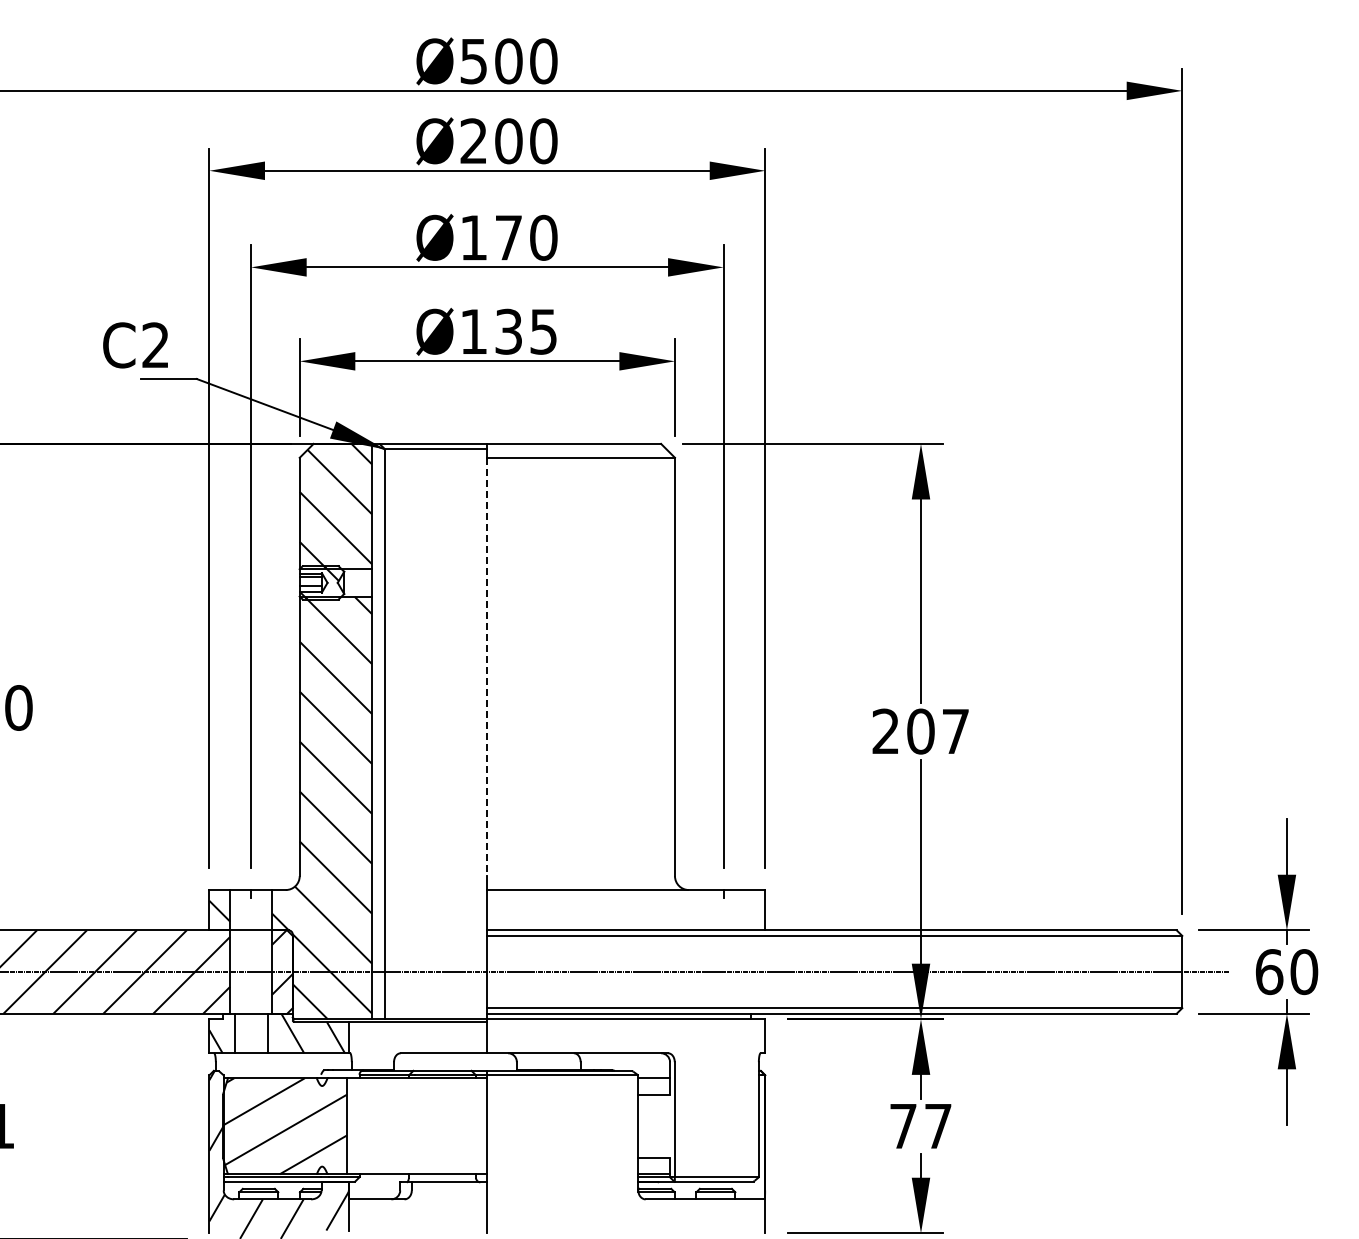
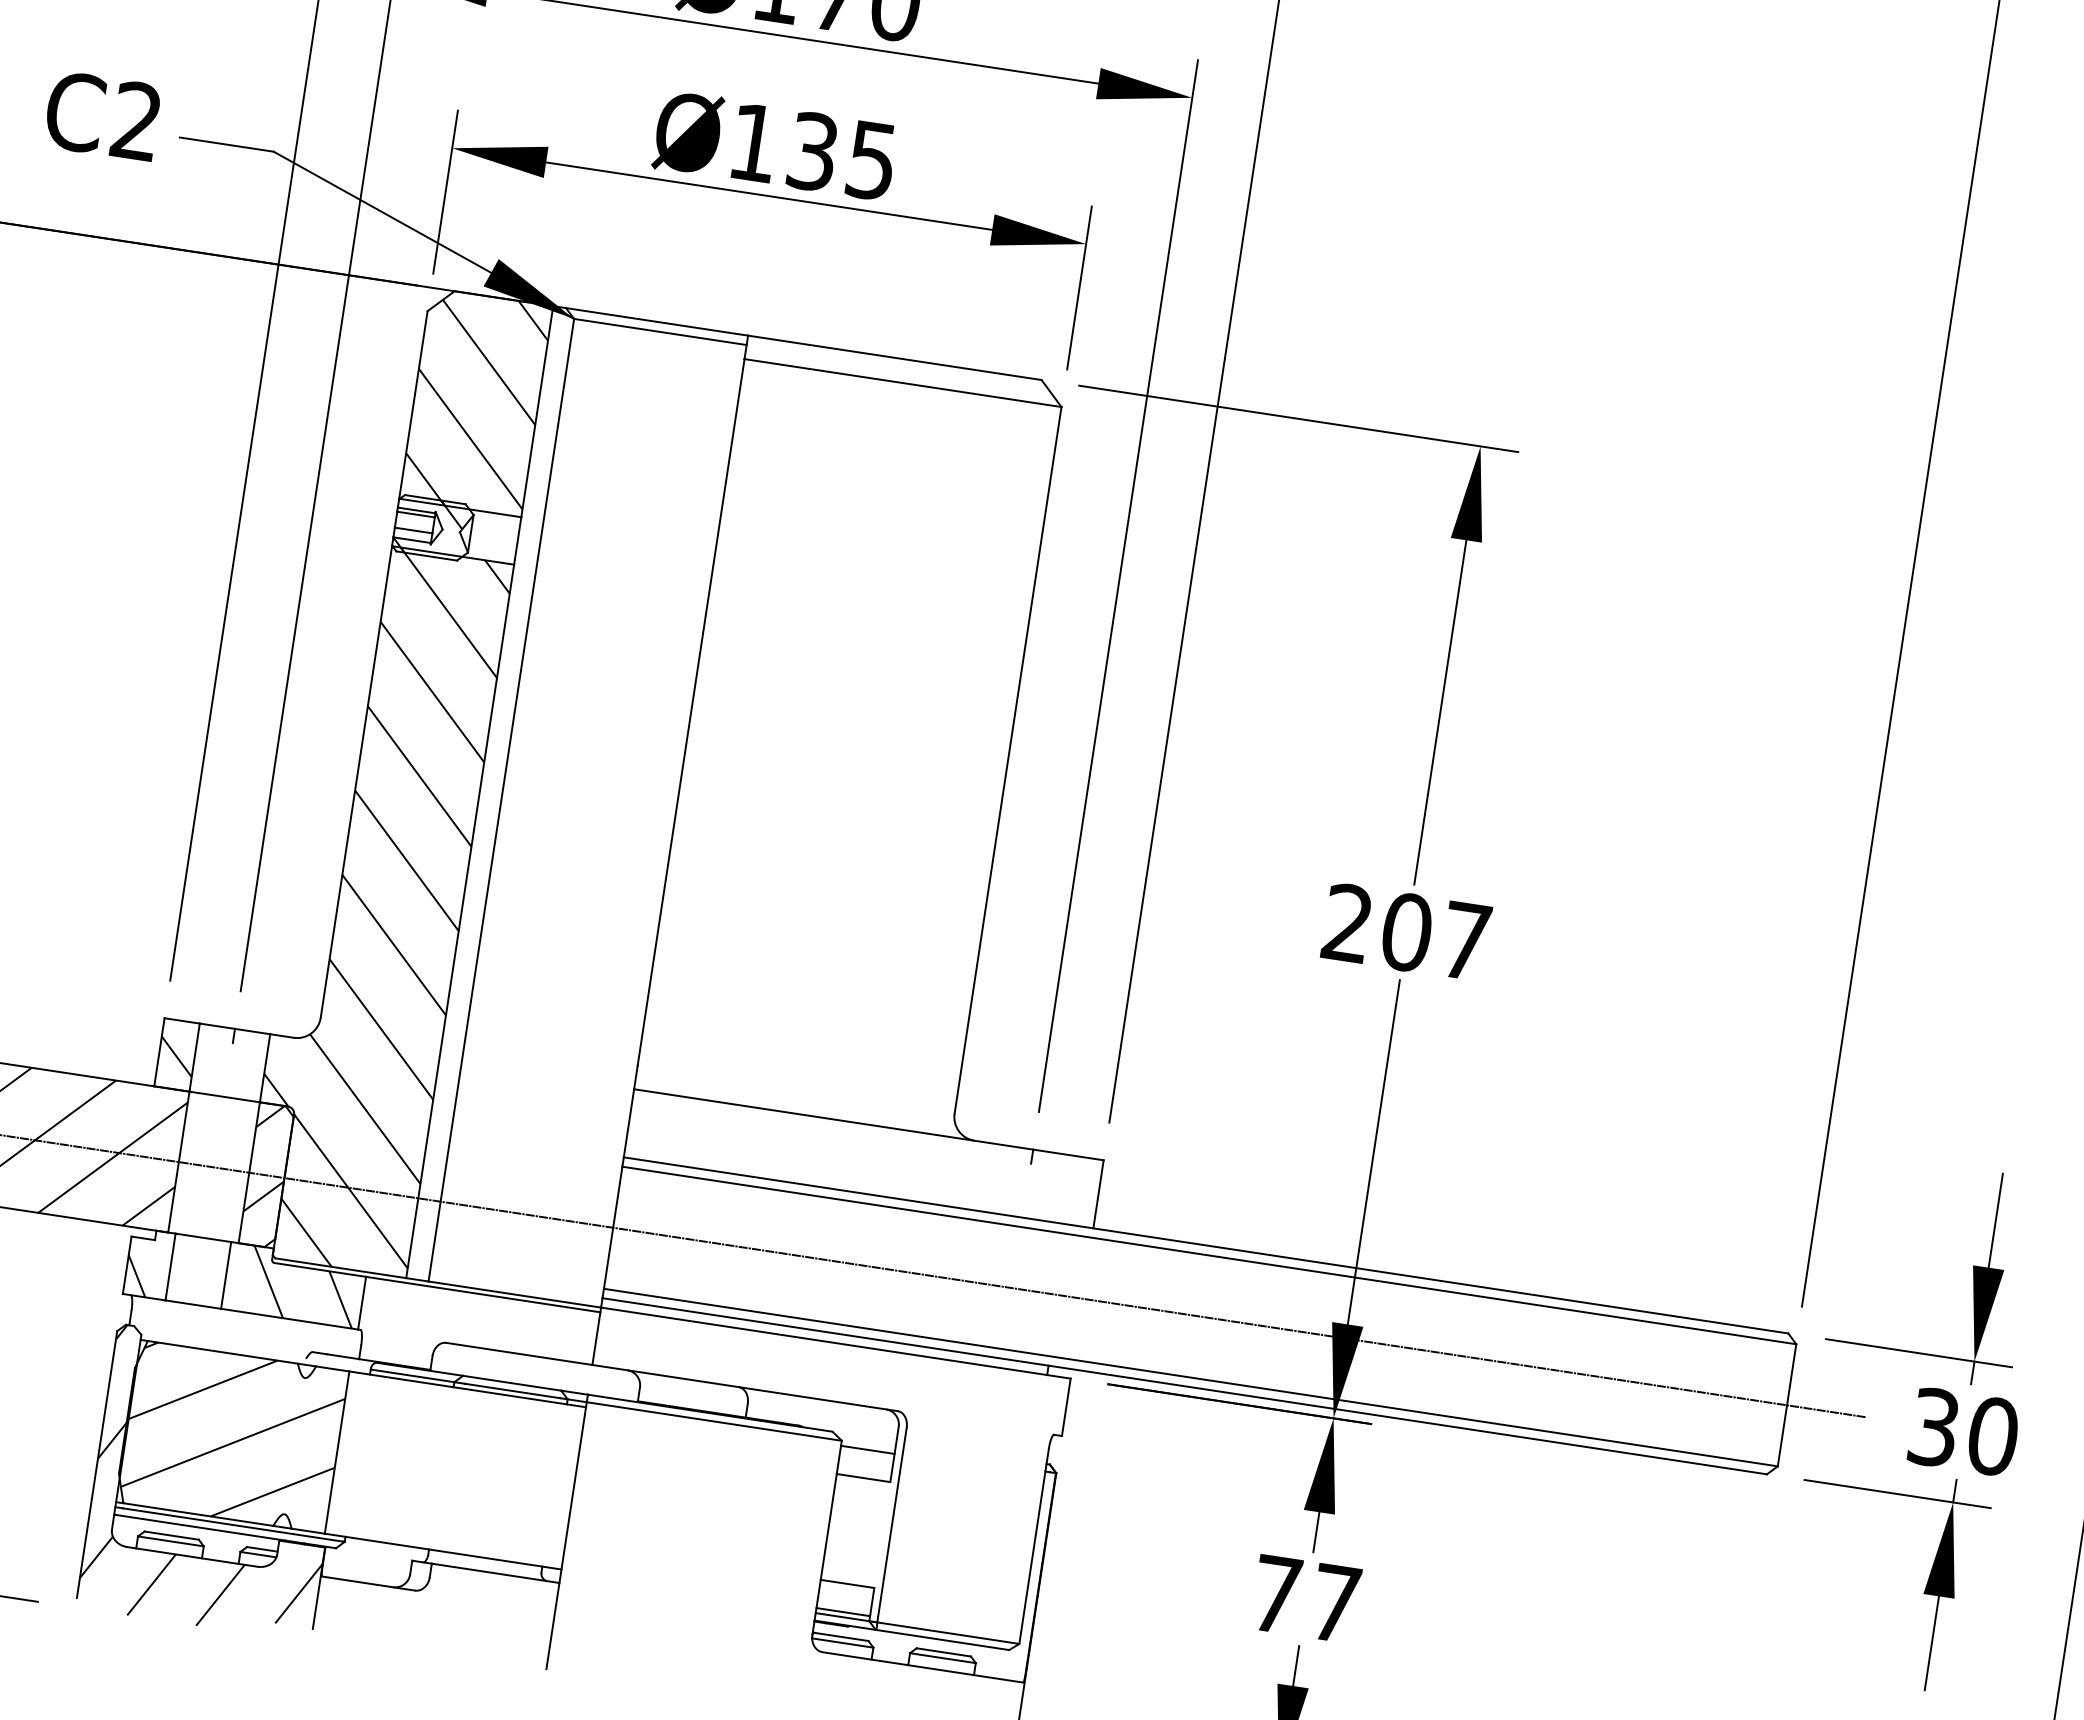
text: (135, 345) -> (102, 116), moved
line: (487, 667) -> (691, 713), dashed -> solid
text: (1269, 972) -> (1934, 1428), 60 -> 30

